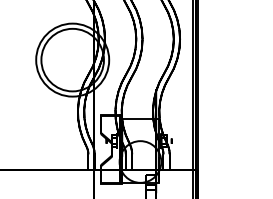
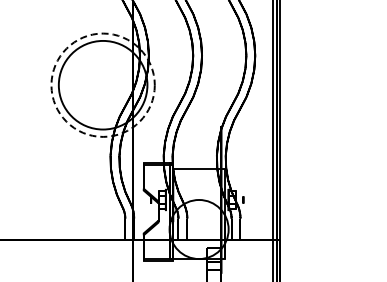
circle: (72, 59) -> (102, 84), solid -> dashed

